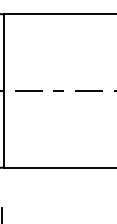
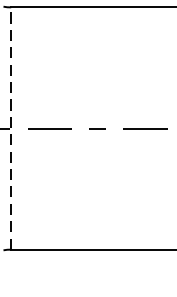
line: (4, 90) -> (11, 127), solid -> dashed

